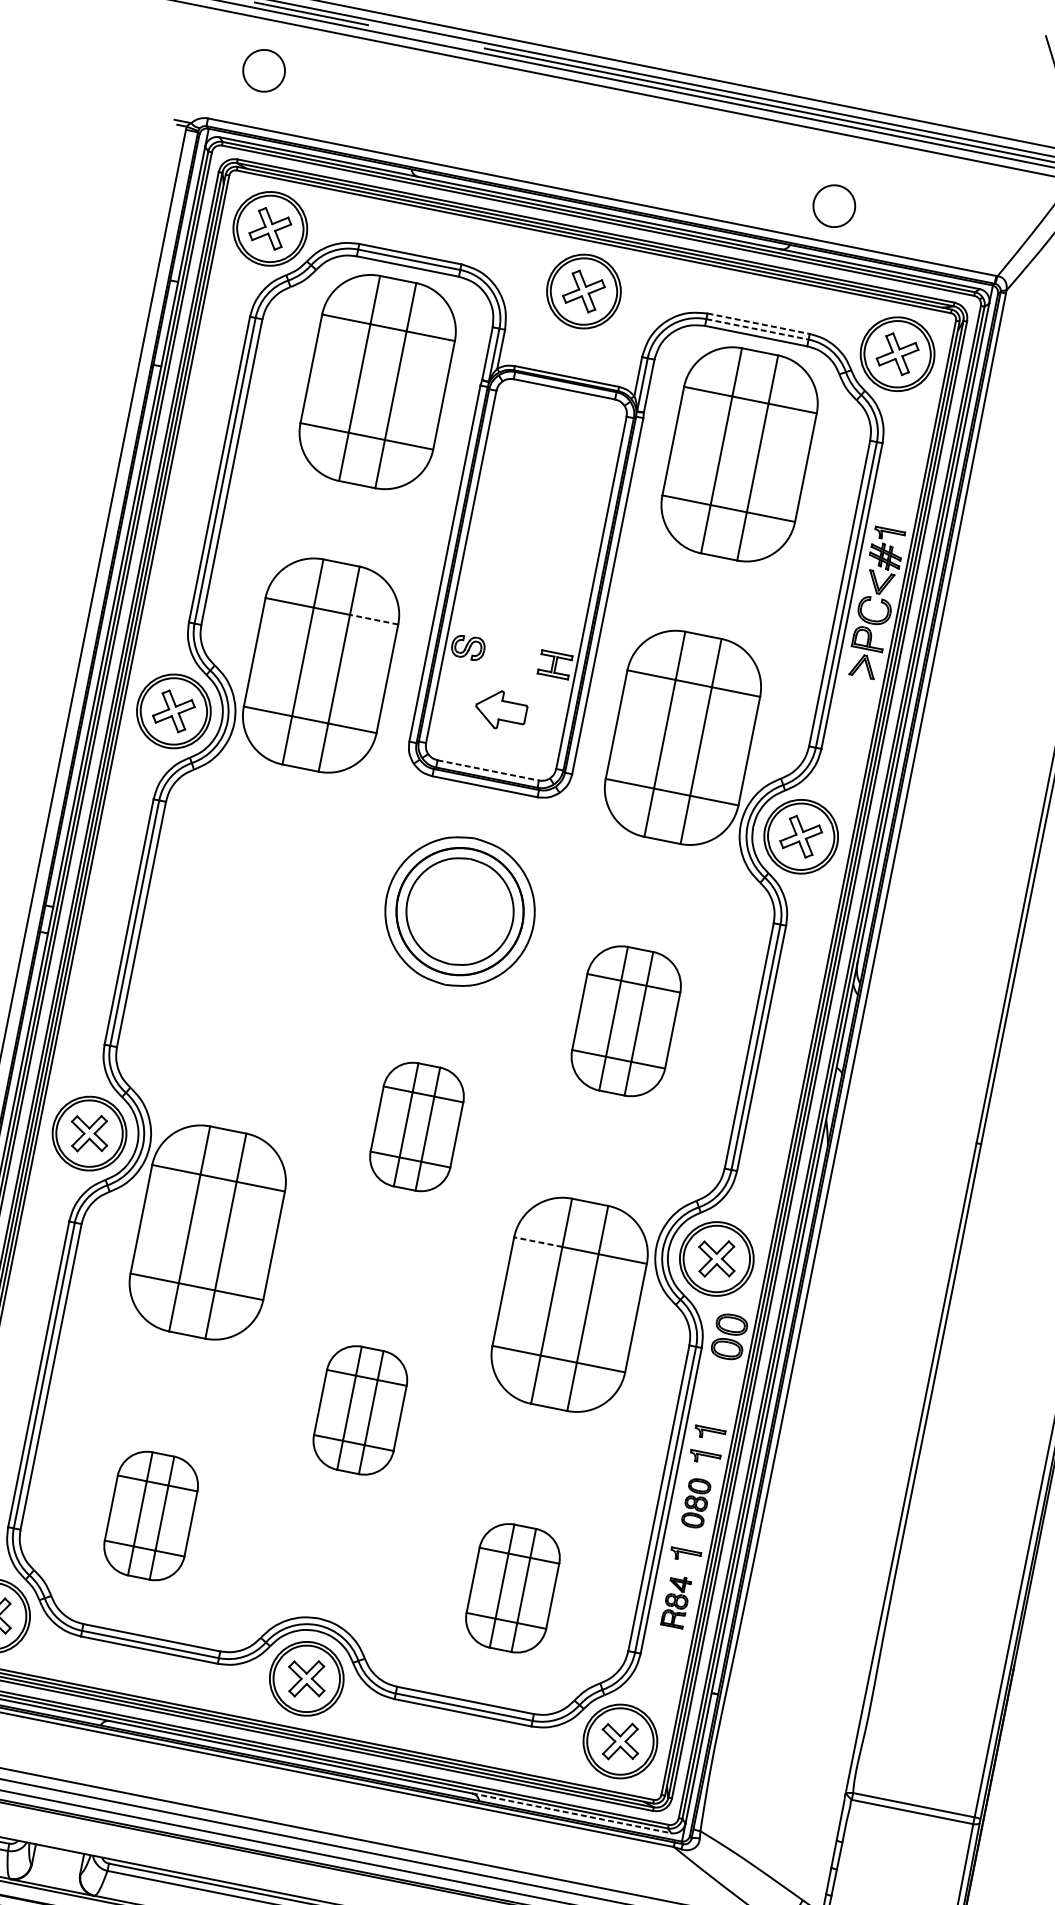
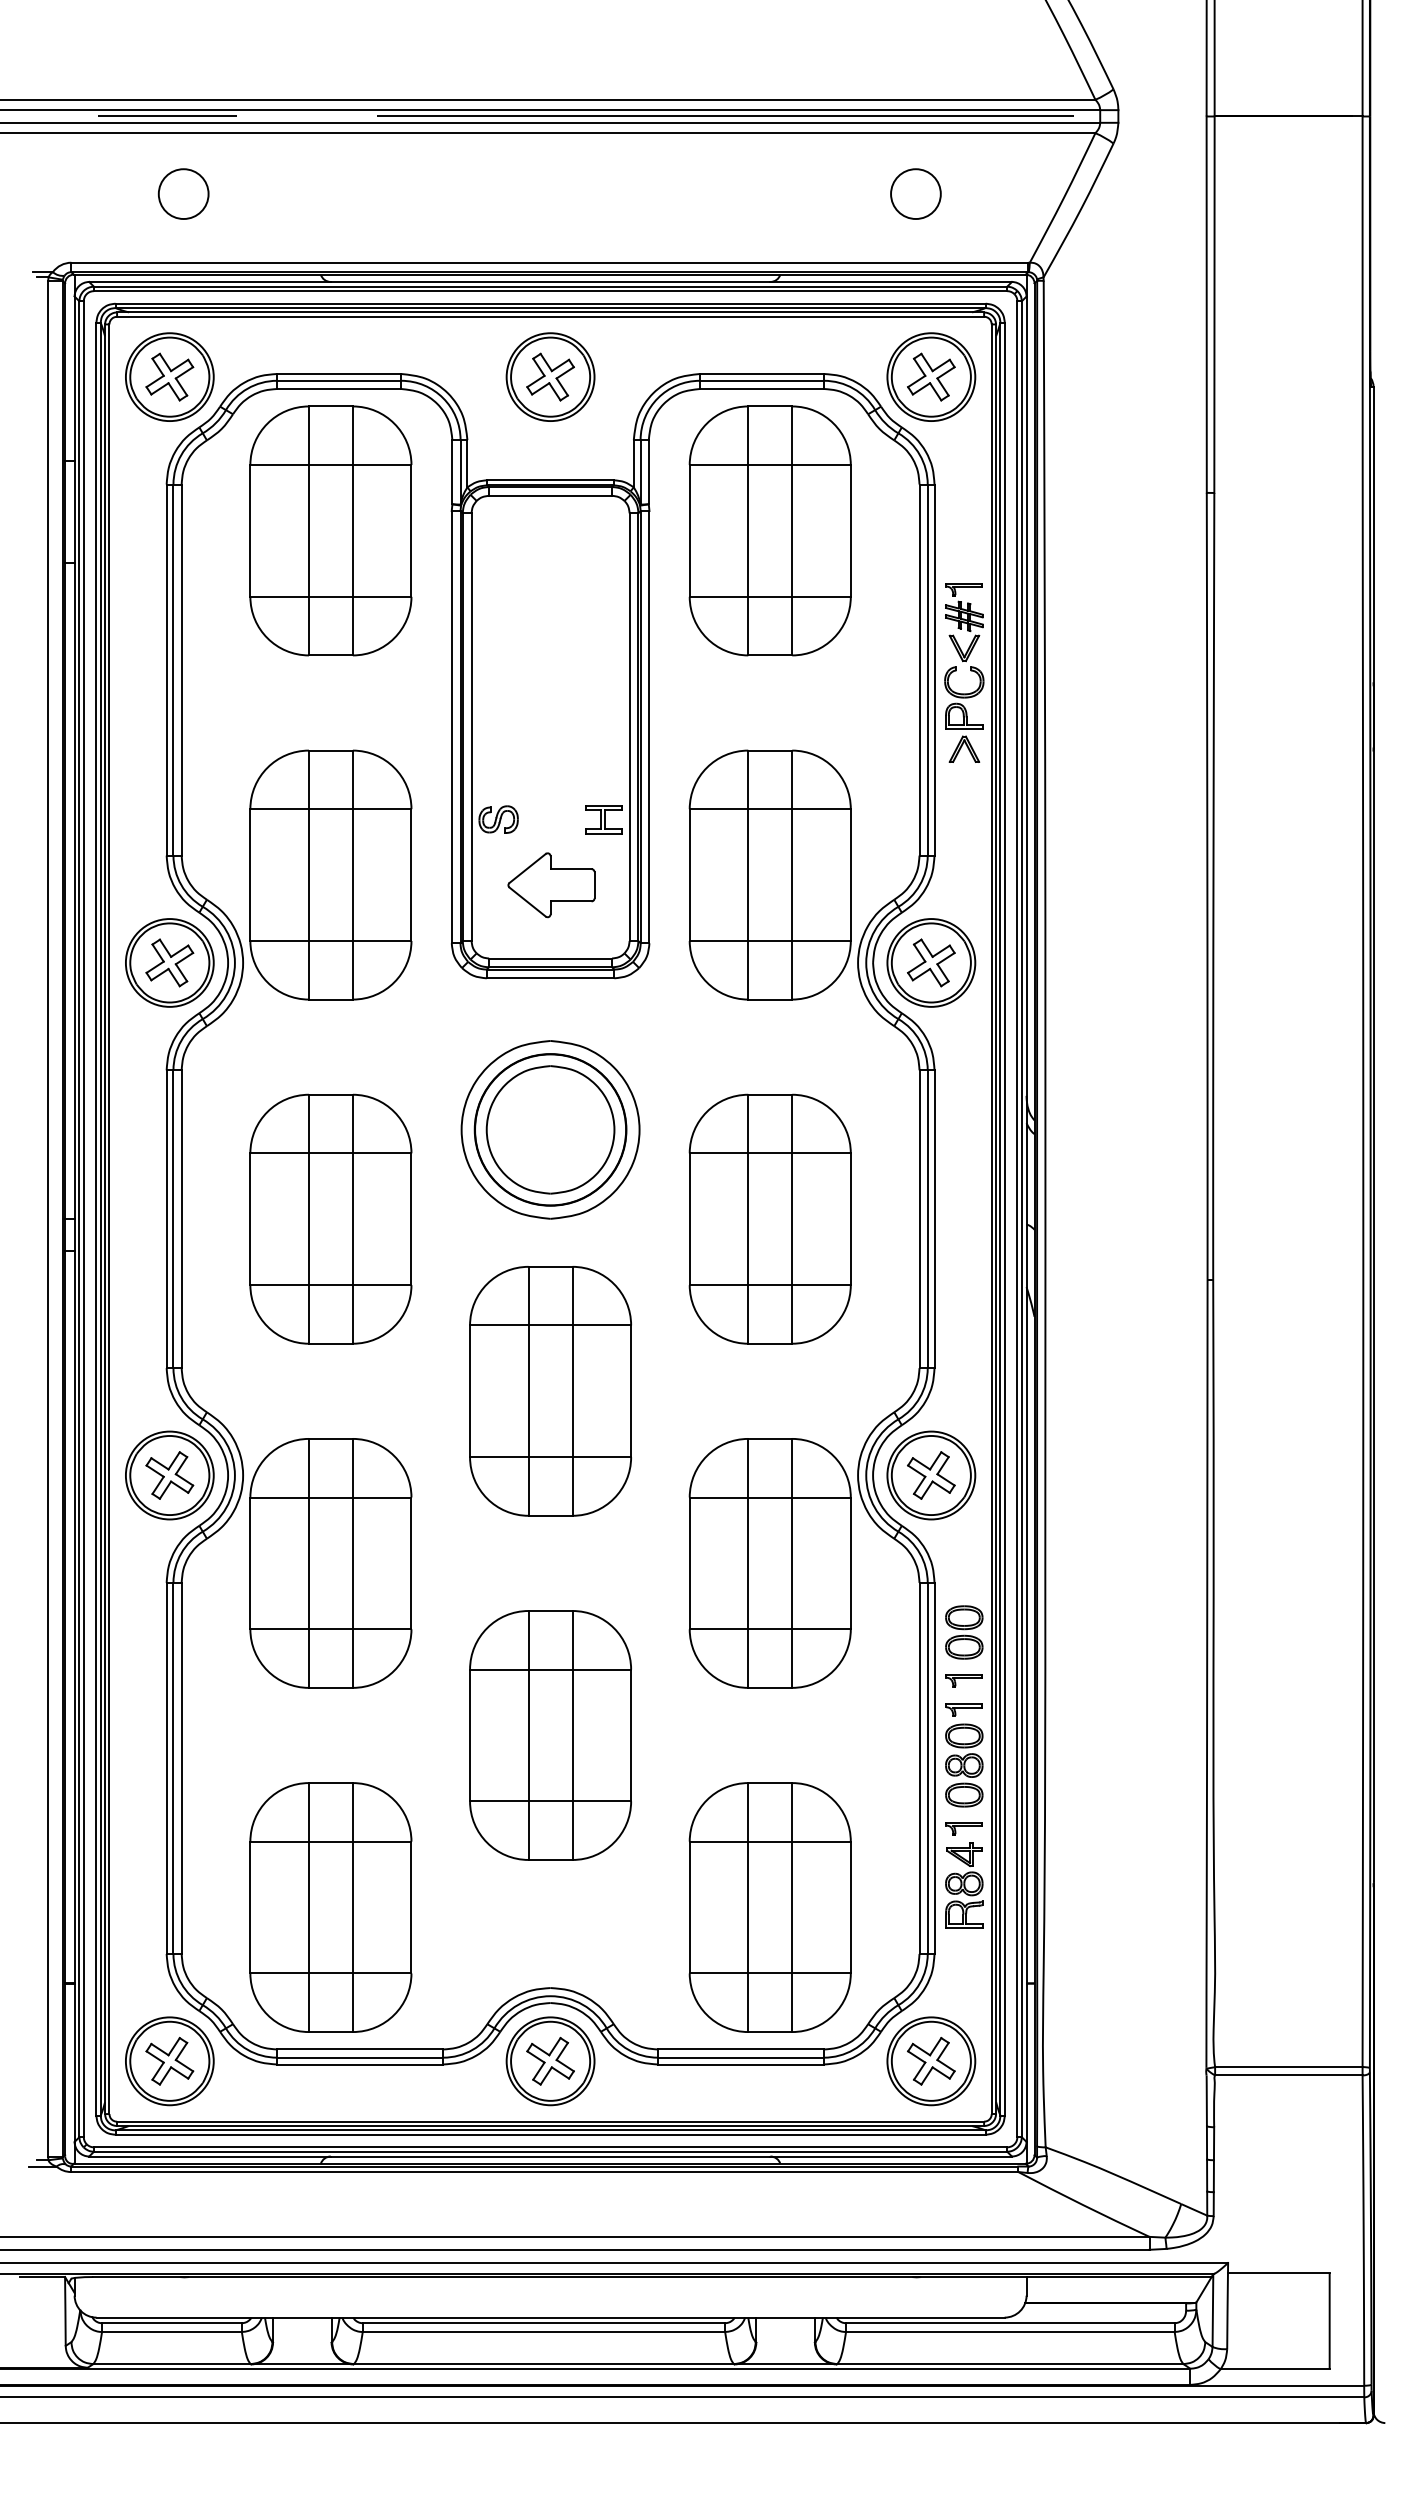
circle: (264, 70) -> (183, 193), moved
circle: (834, 205) -> (915, 193), moved
line: (759, 323) -> (762, 373), dashed -> solid
line: (757, 329) -> (762, 380), dashed -> solid
line: (373, 619) -> (381, 809), dashed -> solid
part: (501, 710) -> (551, 885), size x1.43
line: (488, 770) -> (550, 958), dashed -> solid
part: (264, 948) -> (330, 1218), added
part: (625, 1020) -> (769, 1218), size x1.43
part: (416, 1127) -> (550, 1391), size x1.67
line: (537, 1242) -> (718, 1497), dashed -> solid
part: (729, 1336) -> (964, 1632), moved
part: (360, 1410) -> (550, 1735), size x1.67
part: (696, 1503) -> (964, 1765), size x1.43
part: (150, 1515) -> (330, 1907), size x1.67
part: (512, 1588) -> (769, 1907), size x1.67
part: (676, 1602) -> (964, 1885), size x1.43
line: (571, 1813) -> (891, 2156), dashed -> solid

